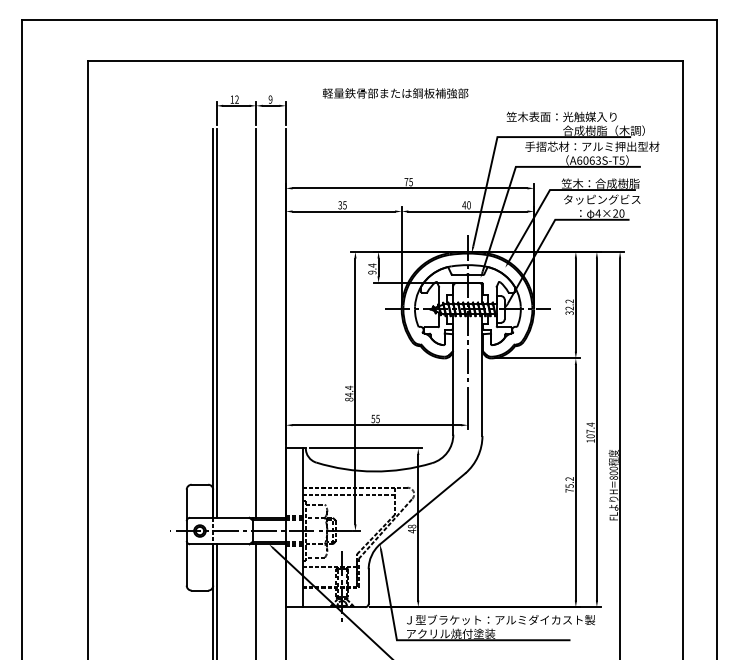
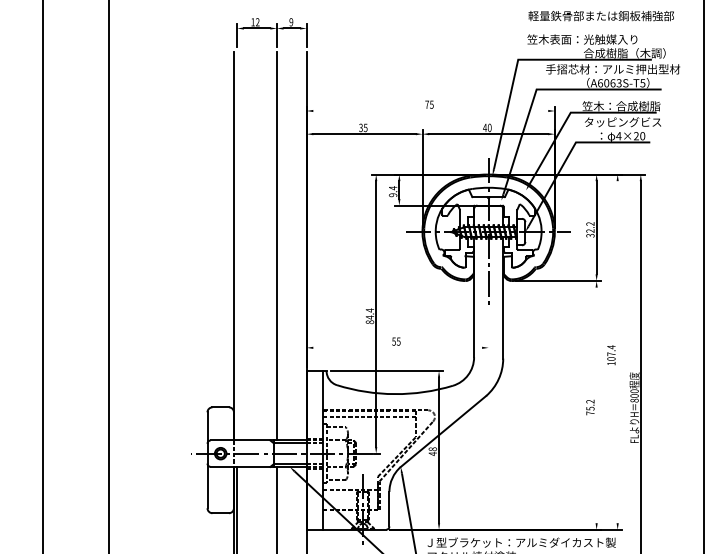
text: (395, 93) -> (601, 16), moved
line: (409, 188) -> (430, 111), removed
line: (216, 323) -> (237, 246), removed
line: (467, 408) -> (488, 331), removed
line: (376, 425) -> (397, 348), removed
line: (596, 429) -> (617, 352), removed
line: (575, 482) -> (596, 405), removed

